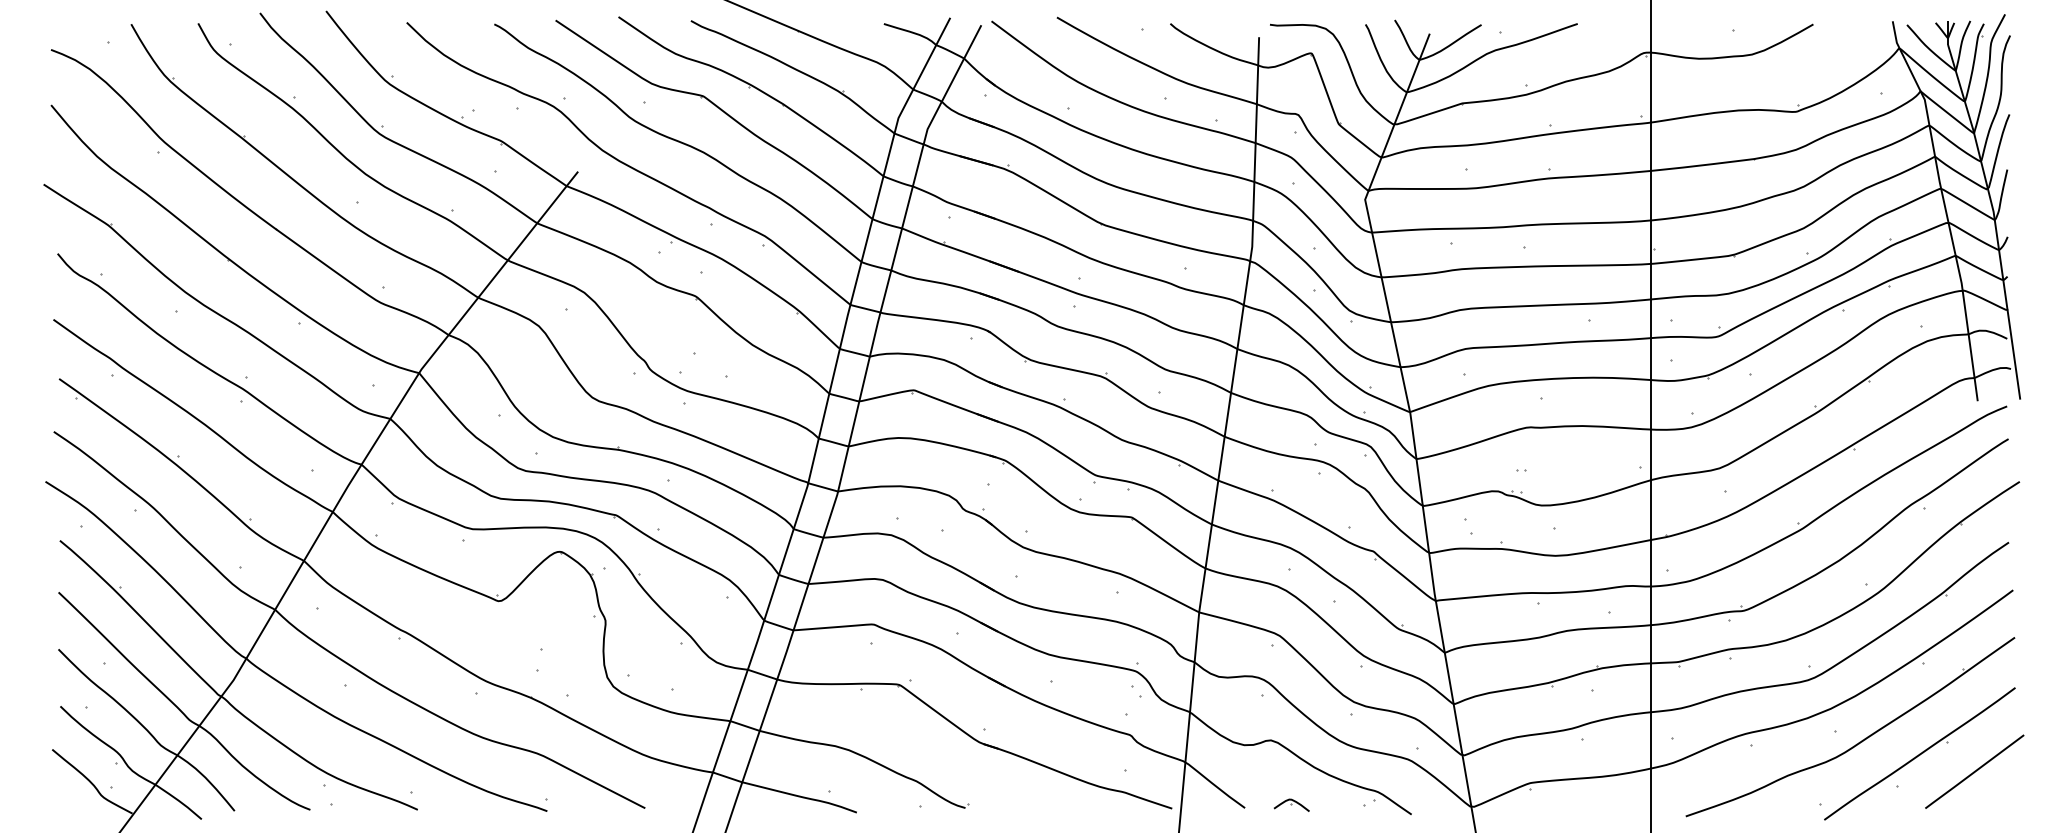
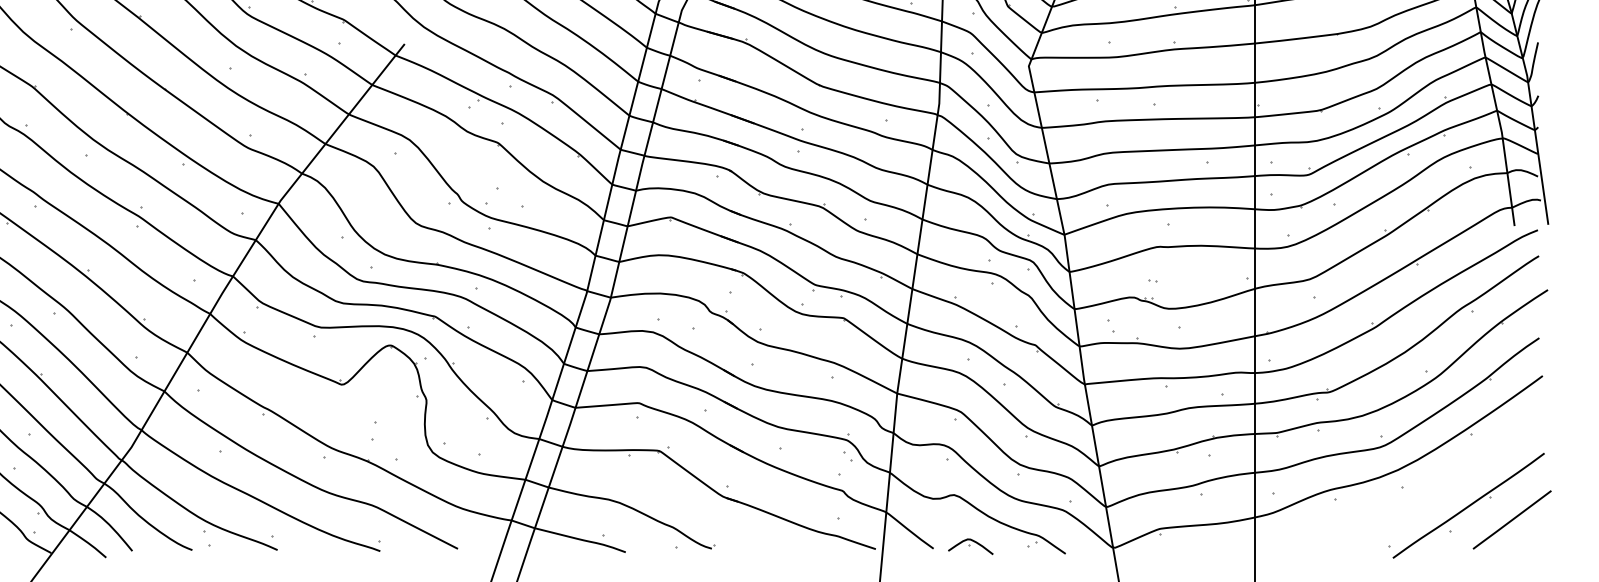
part: (1859, 741) -> (1420, 495), removed
part: (1291, 804) -> (970, 545), size x1.6

